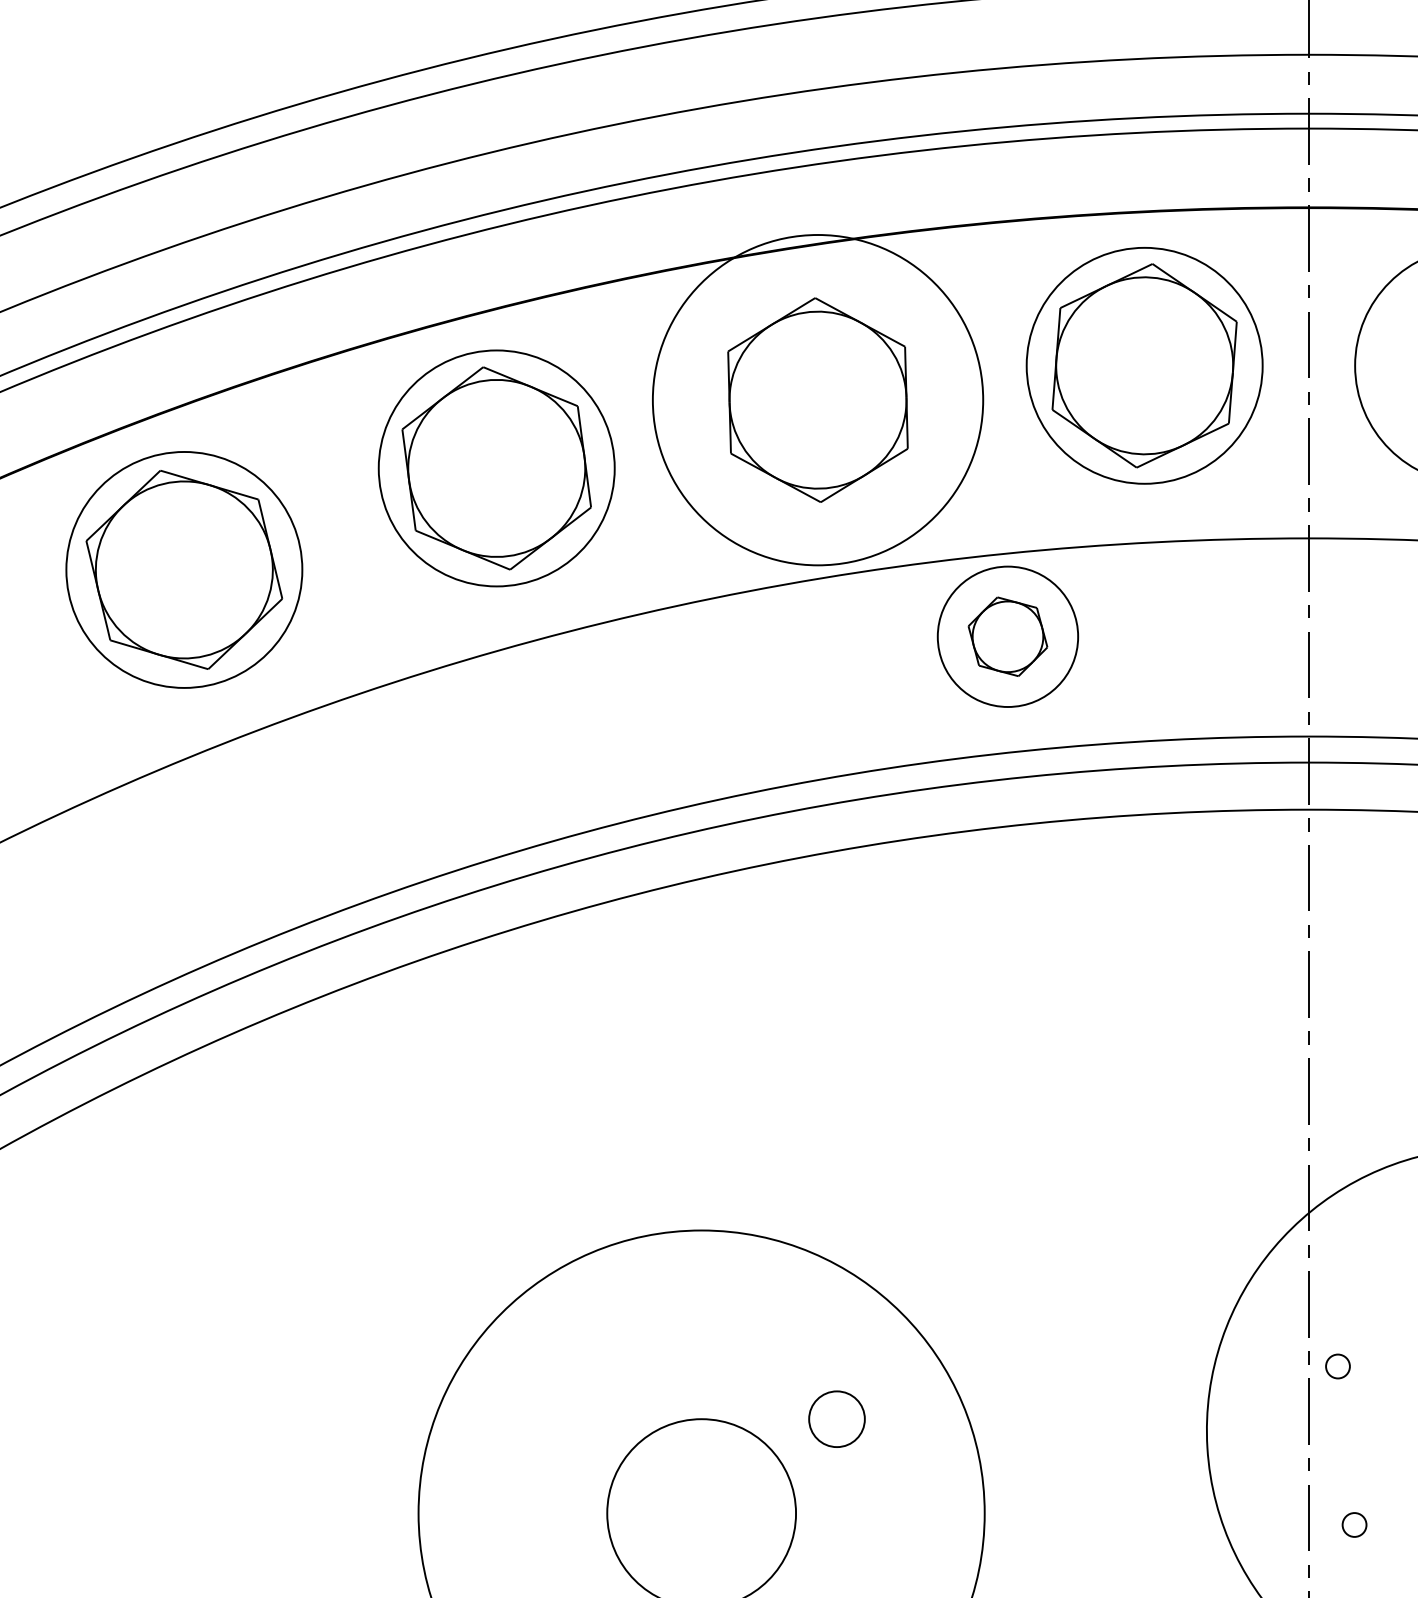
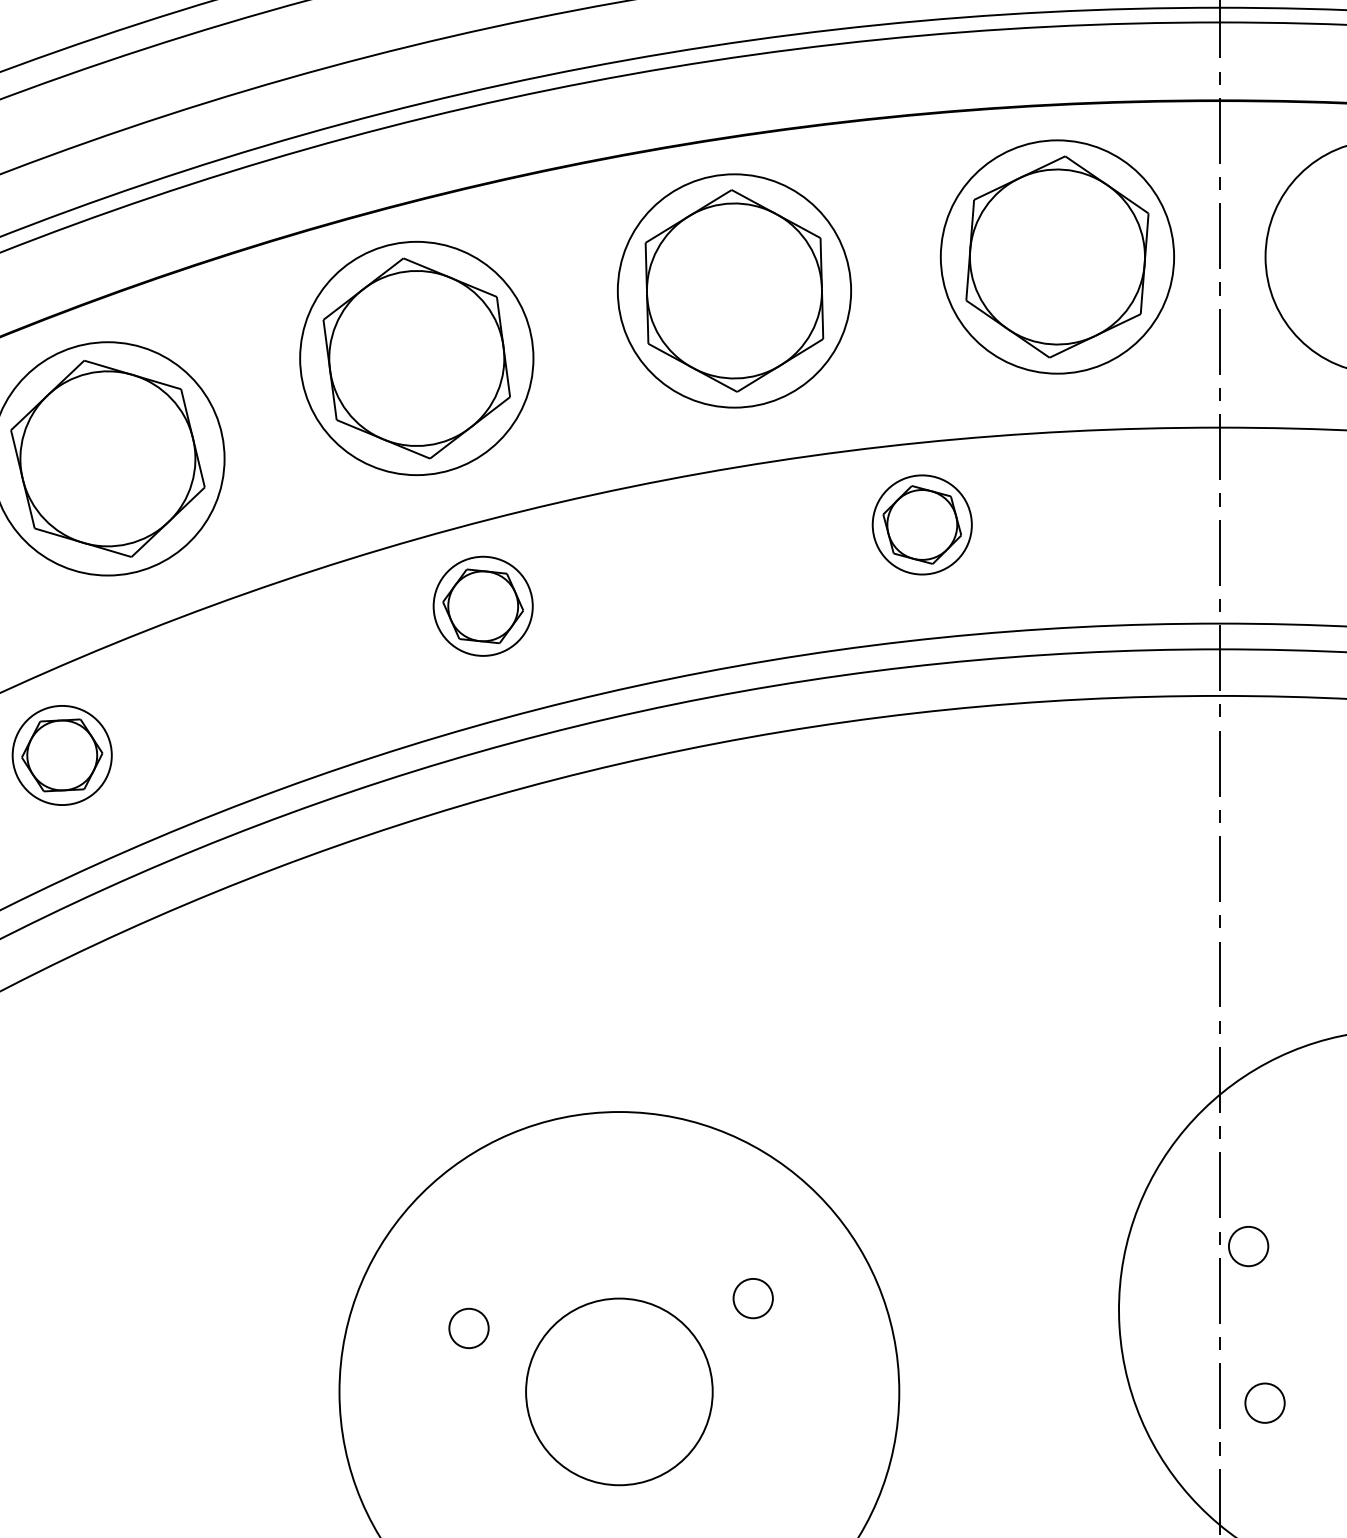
circle: (818, 400) -> (734, 291), size x0.71
circle: (1007, 636) -> (921, 524), size x0.71
part: (563, 719) -> (482, 606), added
part: (138, 869) -> (62, 755), added
circle: (1337, 1366) -> (1248, 1246), size x1.67
circle: (836, 1418) -> (752, 1297), size x0.71
circle: (549, 1449) -> (468, 1328), added
circle: (1354, 1524) -> (1264, 1402), size x1.67

